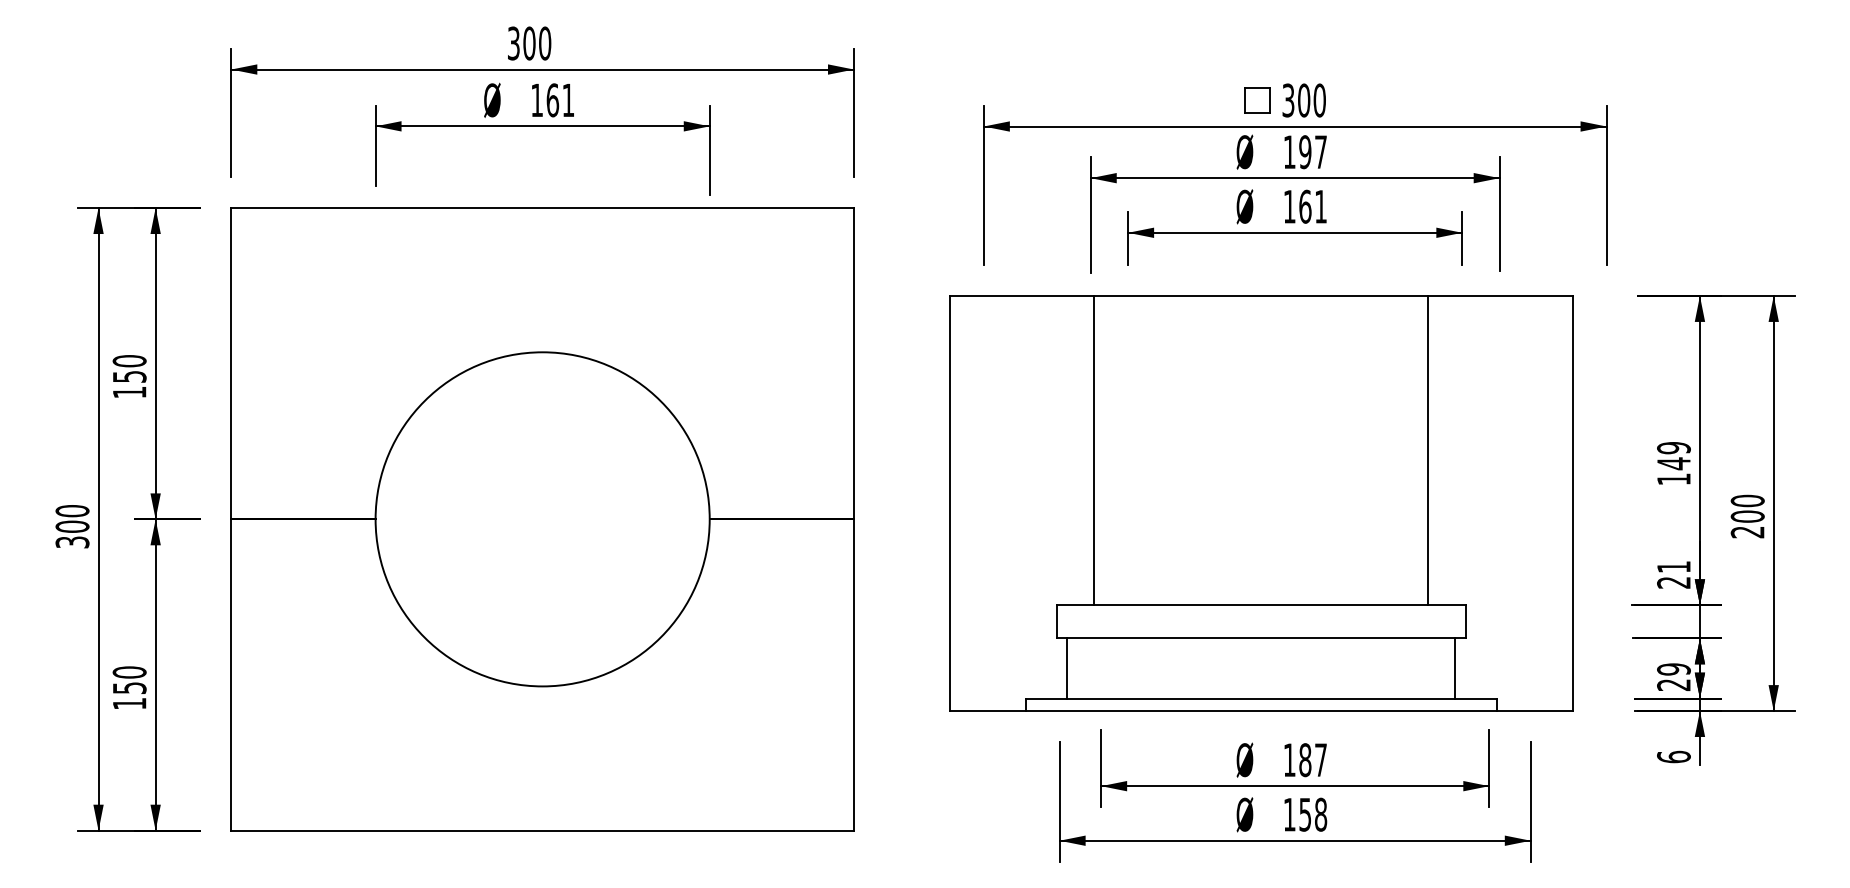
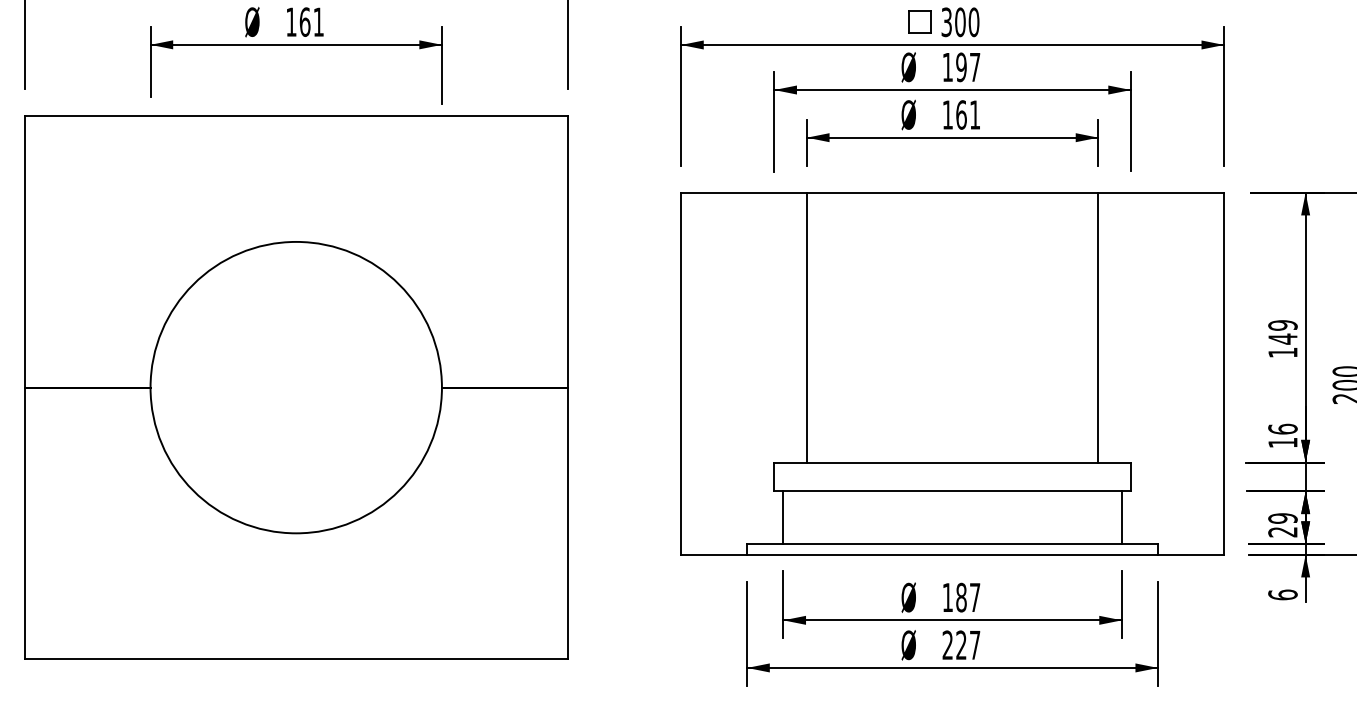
part: (1261, 503) -> (952, 373), moved
text: (1673, 574) -> (1282, 435), 21 -> 16
text: (1305, 814) -> (961, 645), 158 -> 227

